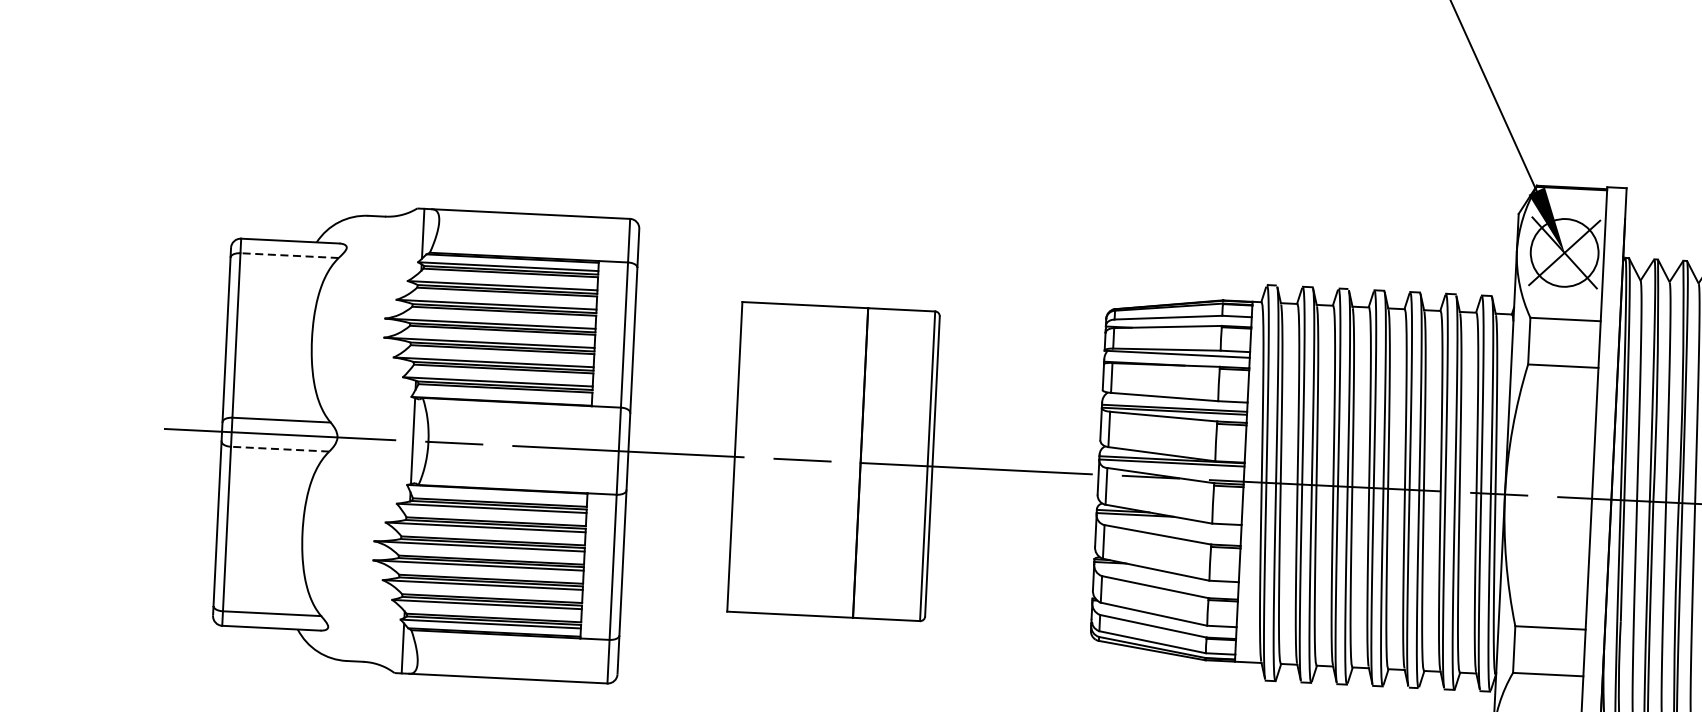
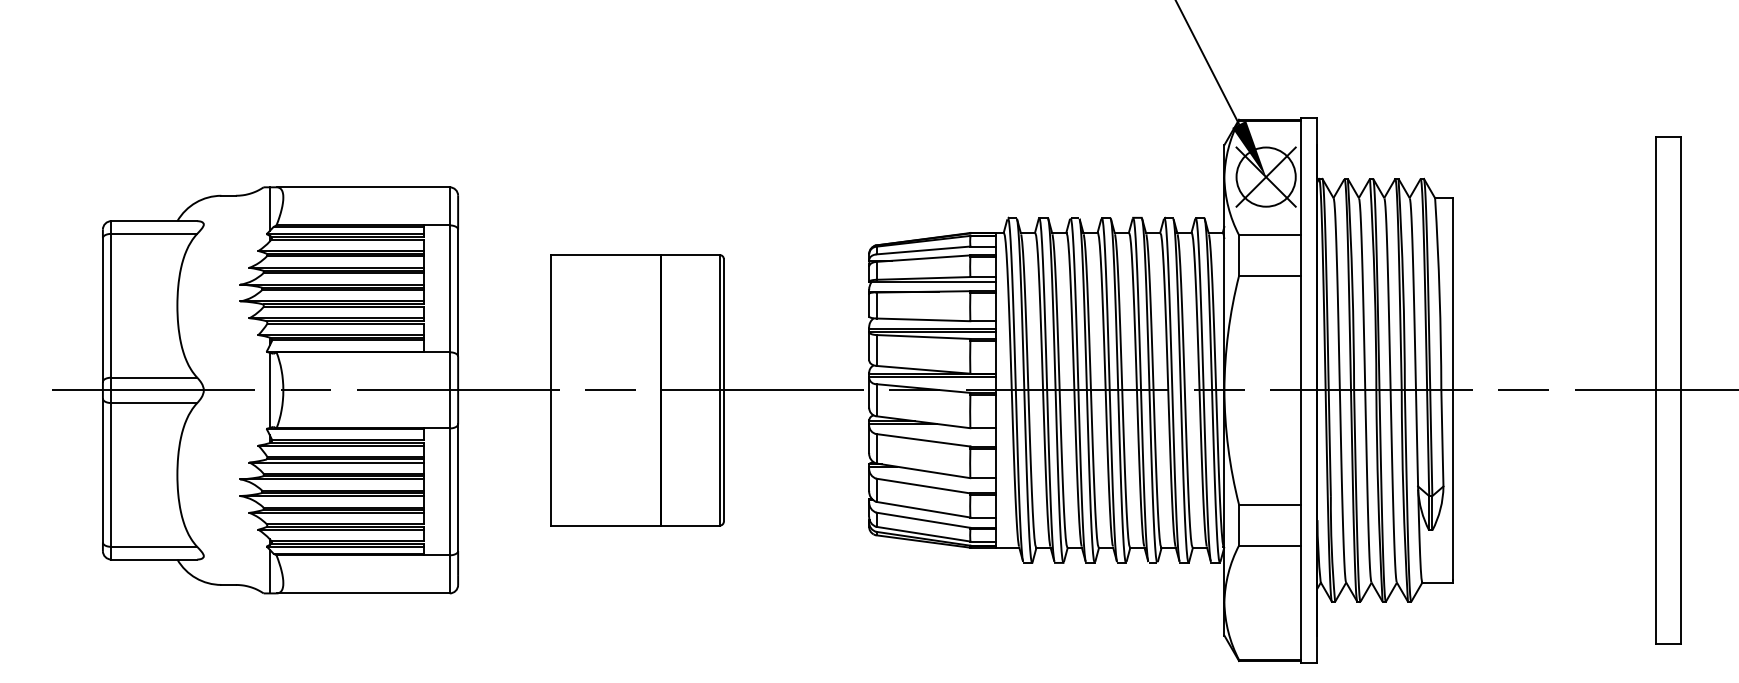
line: (289, 255) -> (154, 233), dashed -> solid
line: (280, 449) -> (154, 403), dashed -> solid

